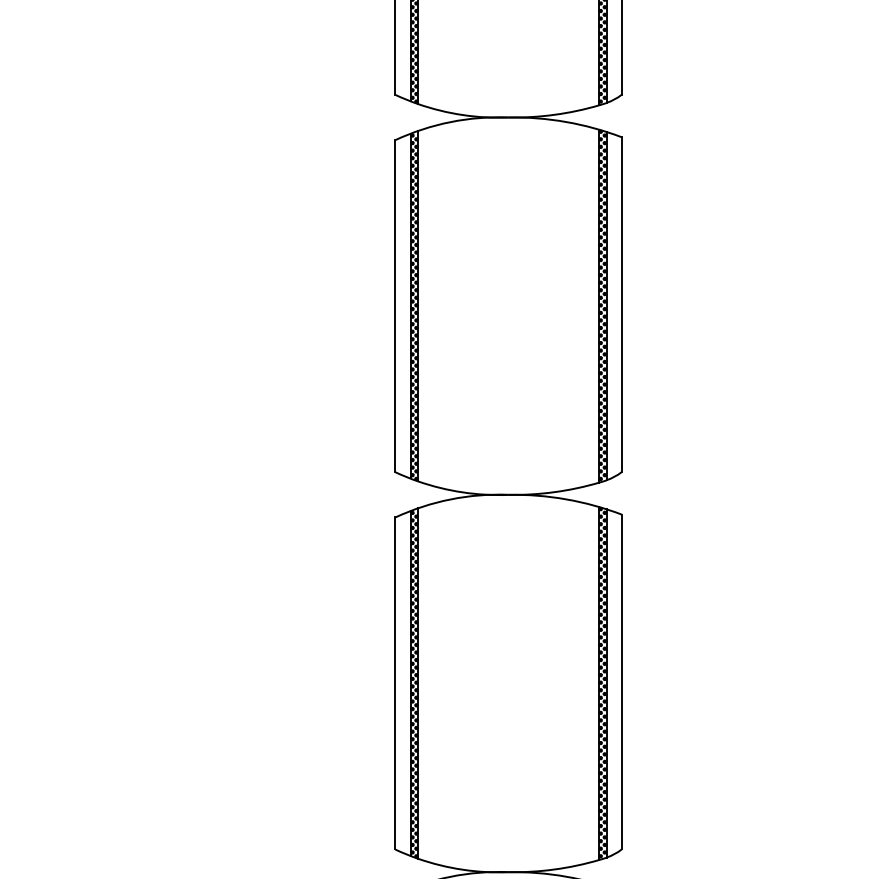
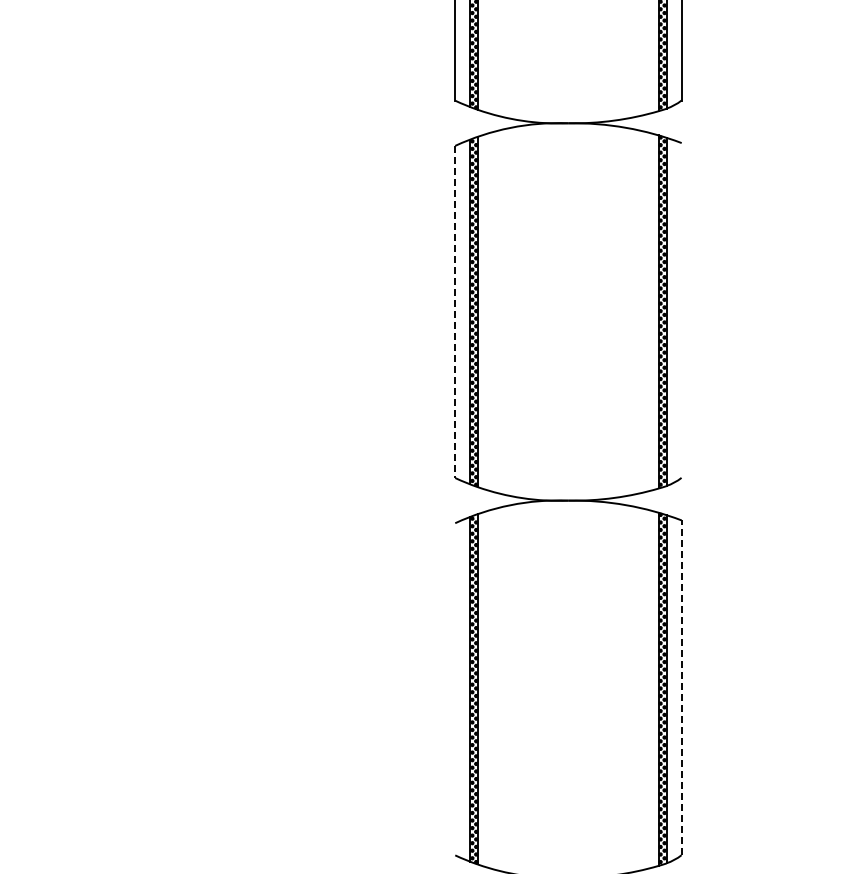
line: (621, 304) -> (681, 310), removed
line: (395, 306) -> (455, 312), solid -> dashed
line: (621, 681) -> (681, 687), solid -> dashed
line: (395, 683) -> (455, 689), removed

